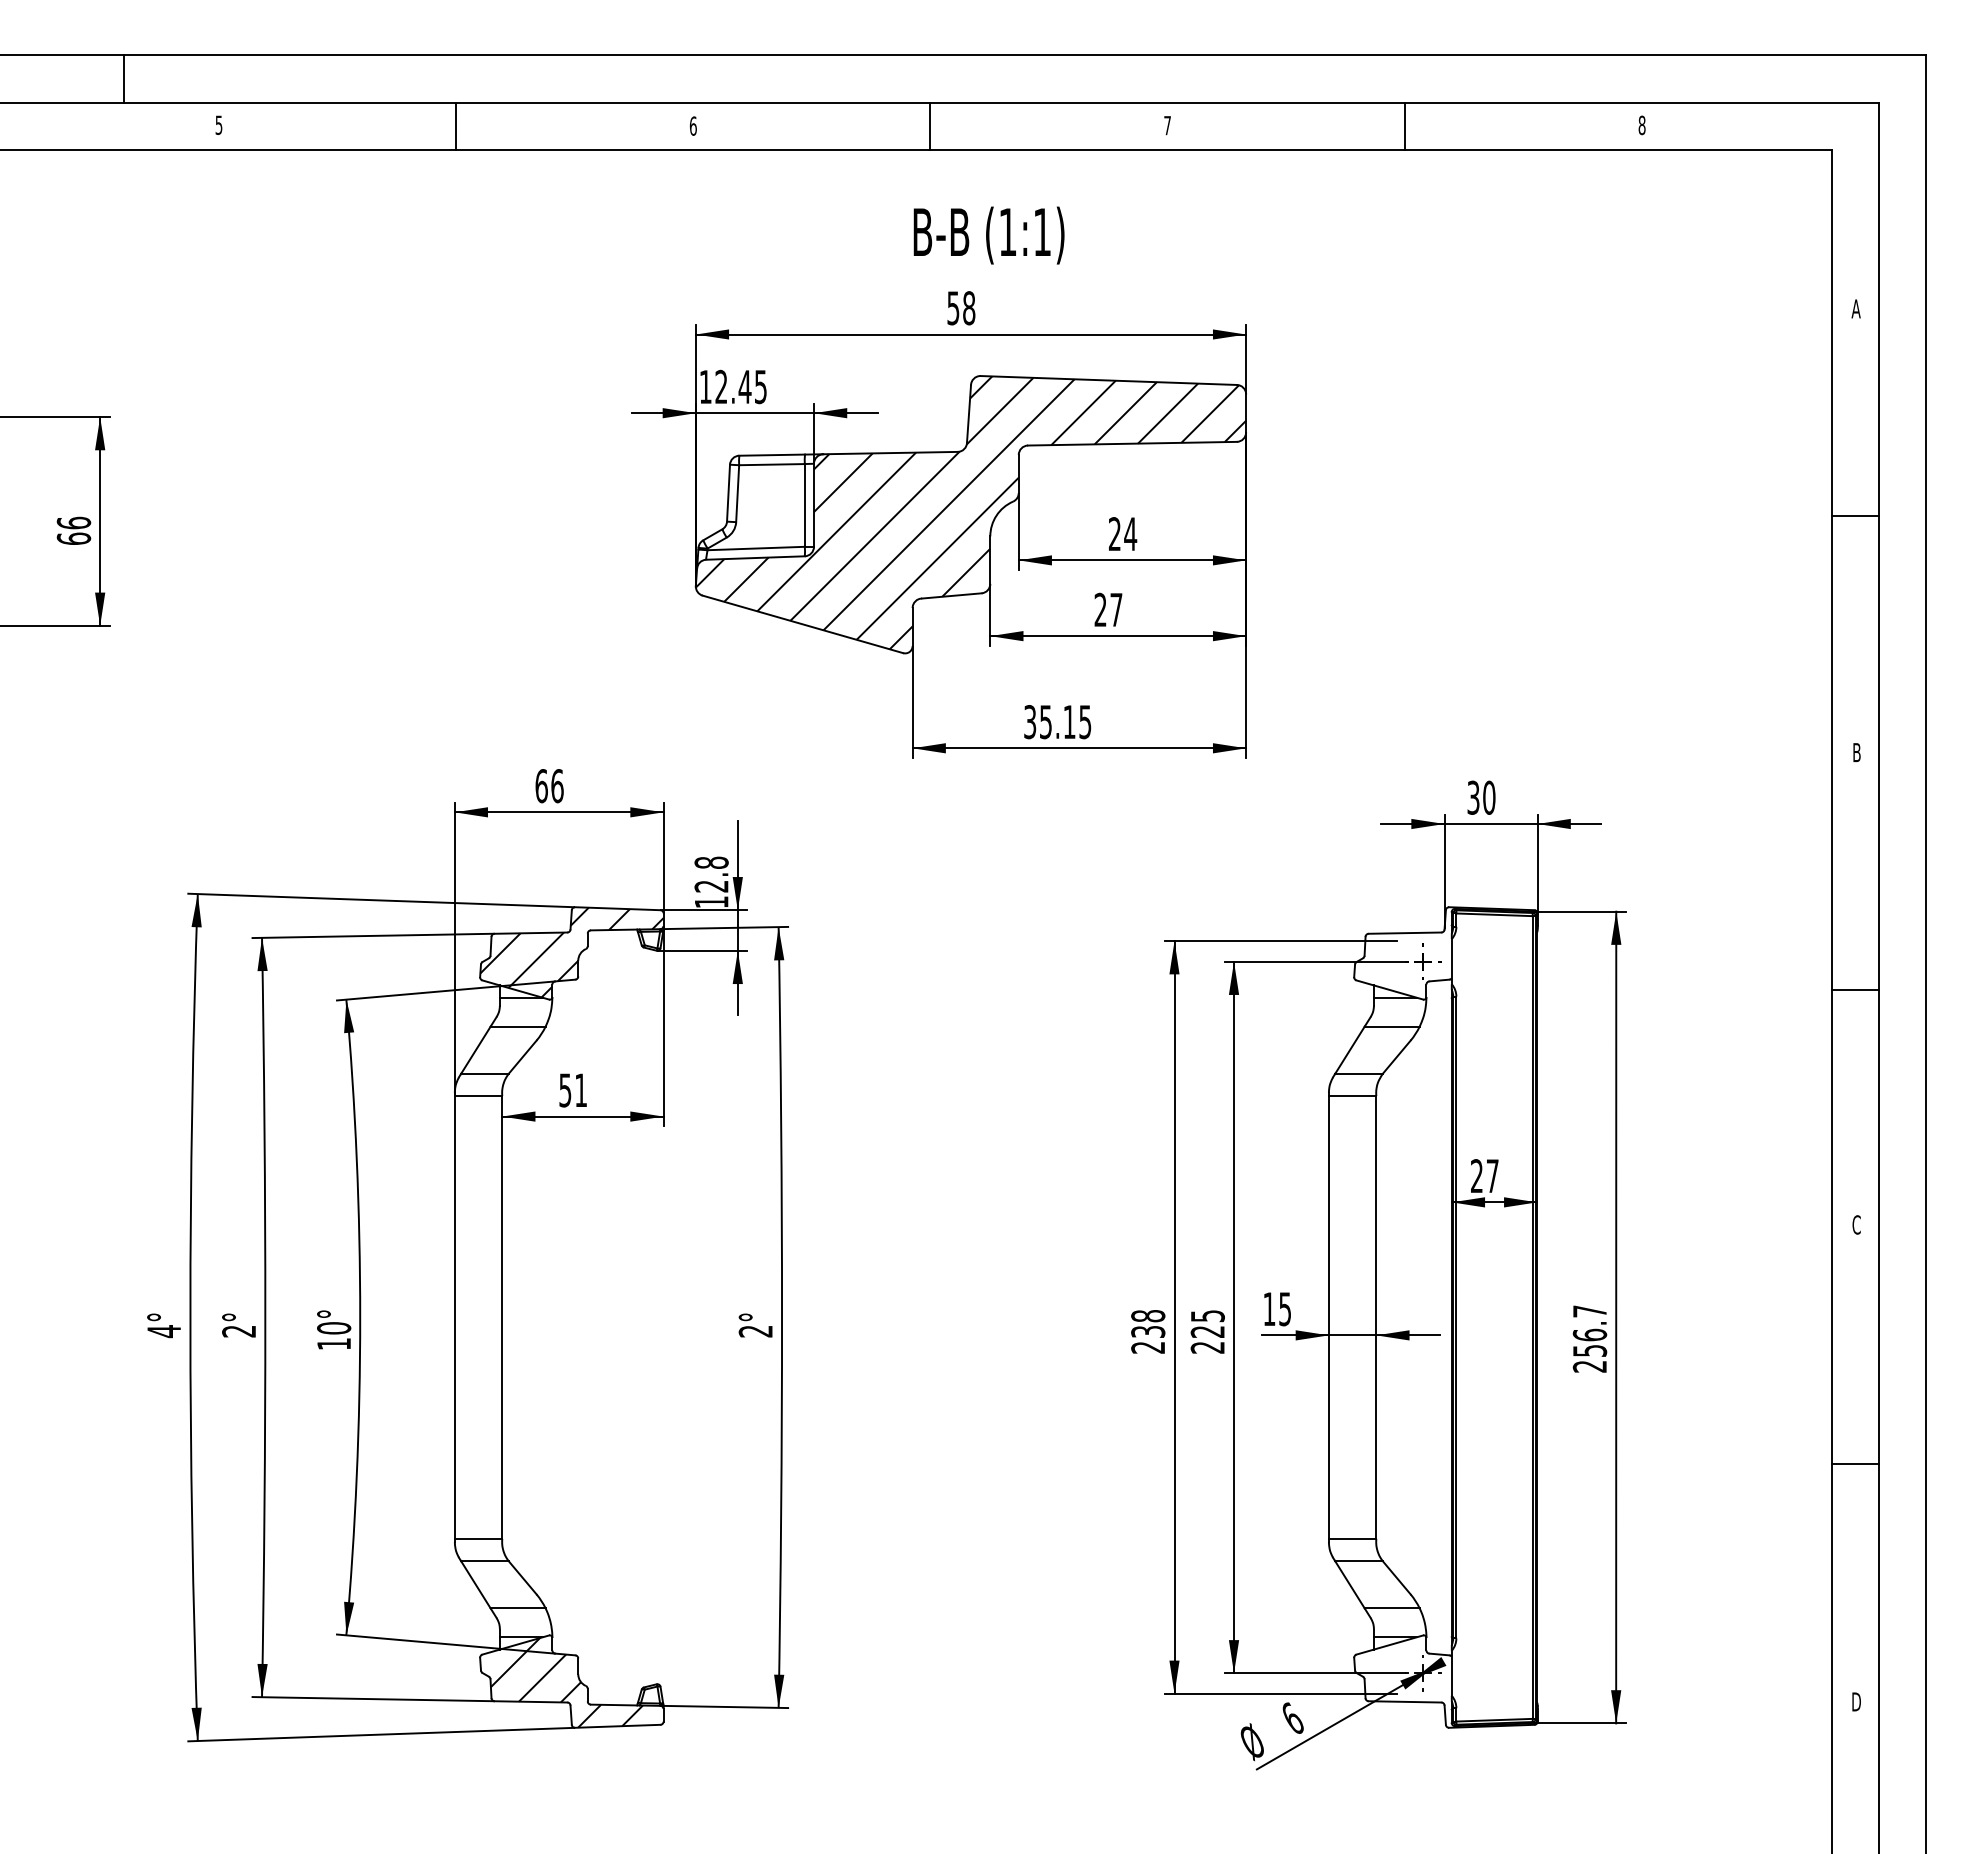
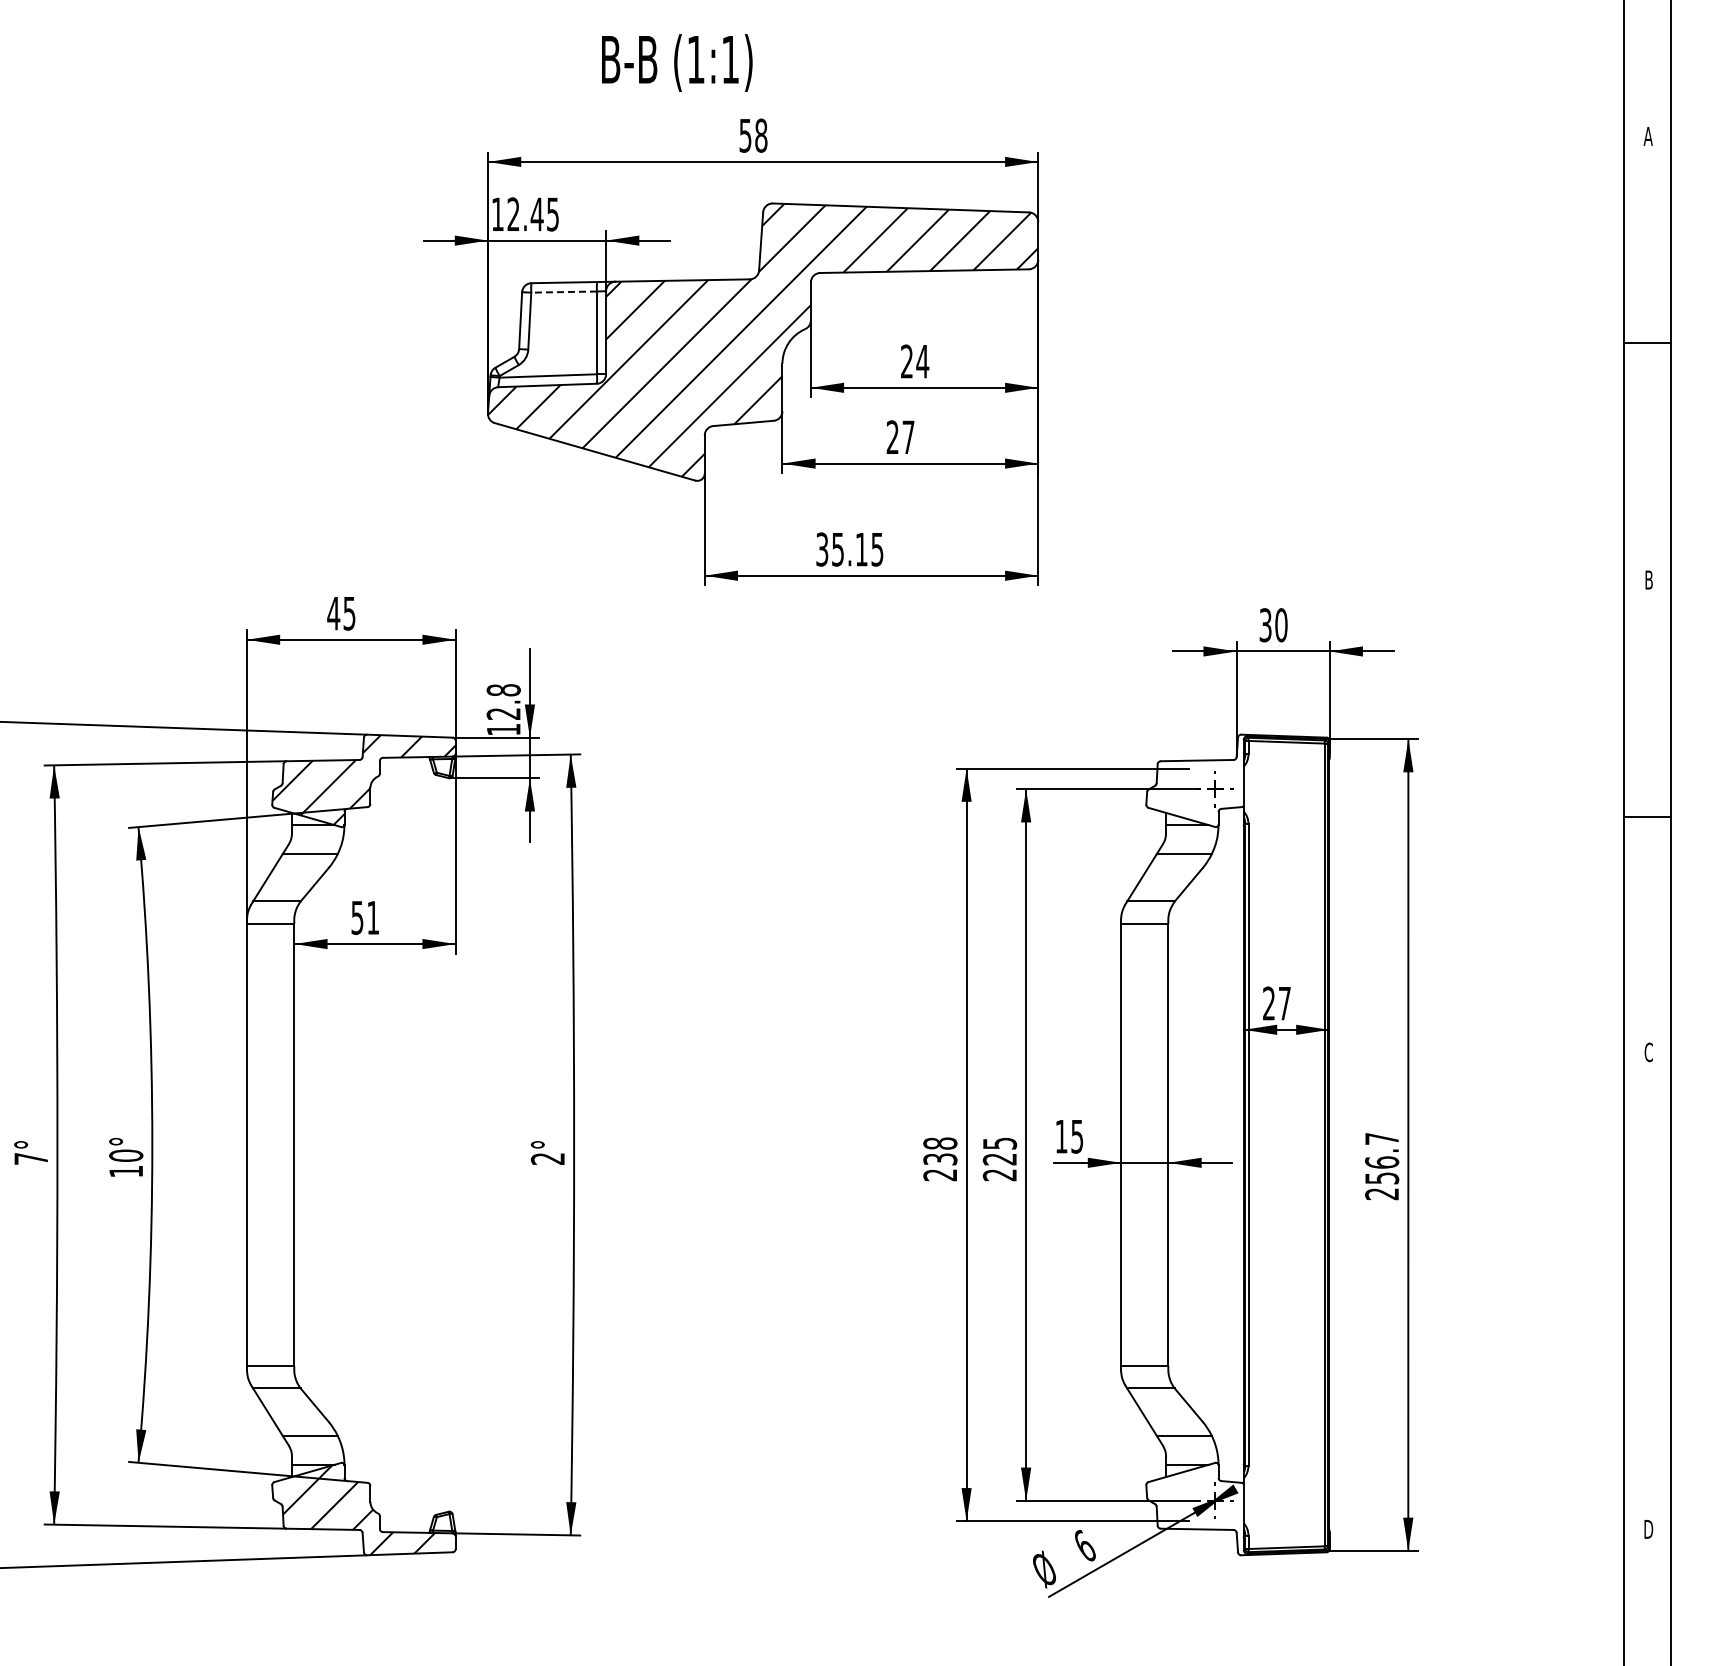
text: (988, 235) -> (676, 62), moved
line: (771, 464) -> (563, 291), solid -> dashed
text: (549, 786) -> (341, 613), 66 -> 45
text: (238, 1331) -> (30, 1158), 2° -> 7°
line: (1854, 1464) -> (1646, 1291), removed

